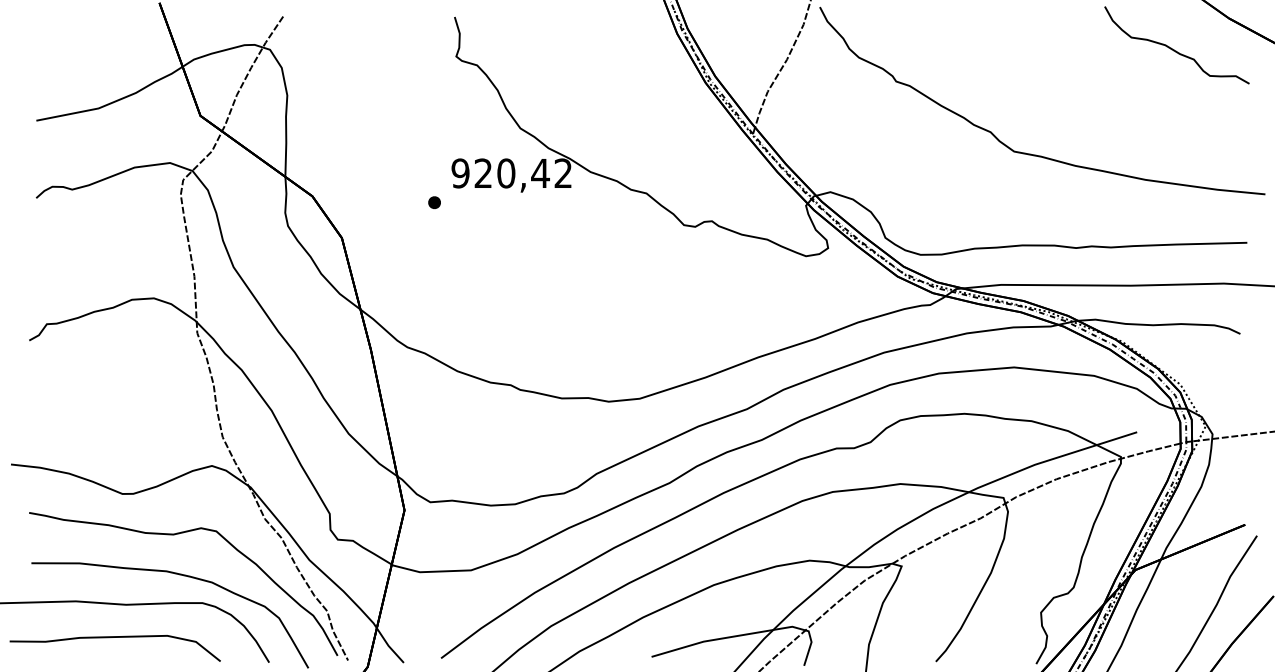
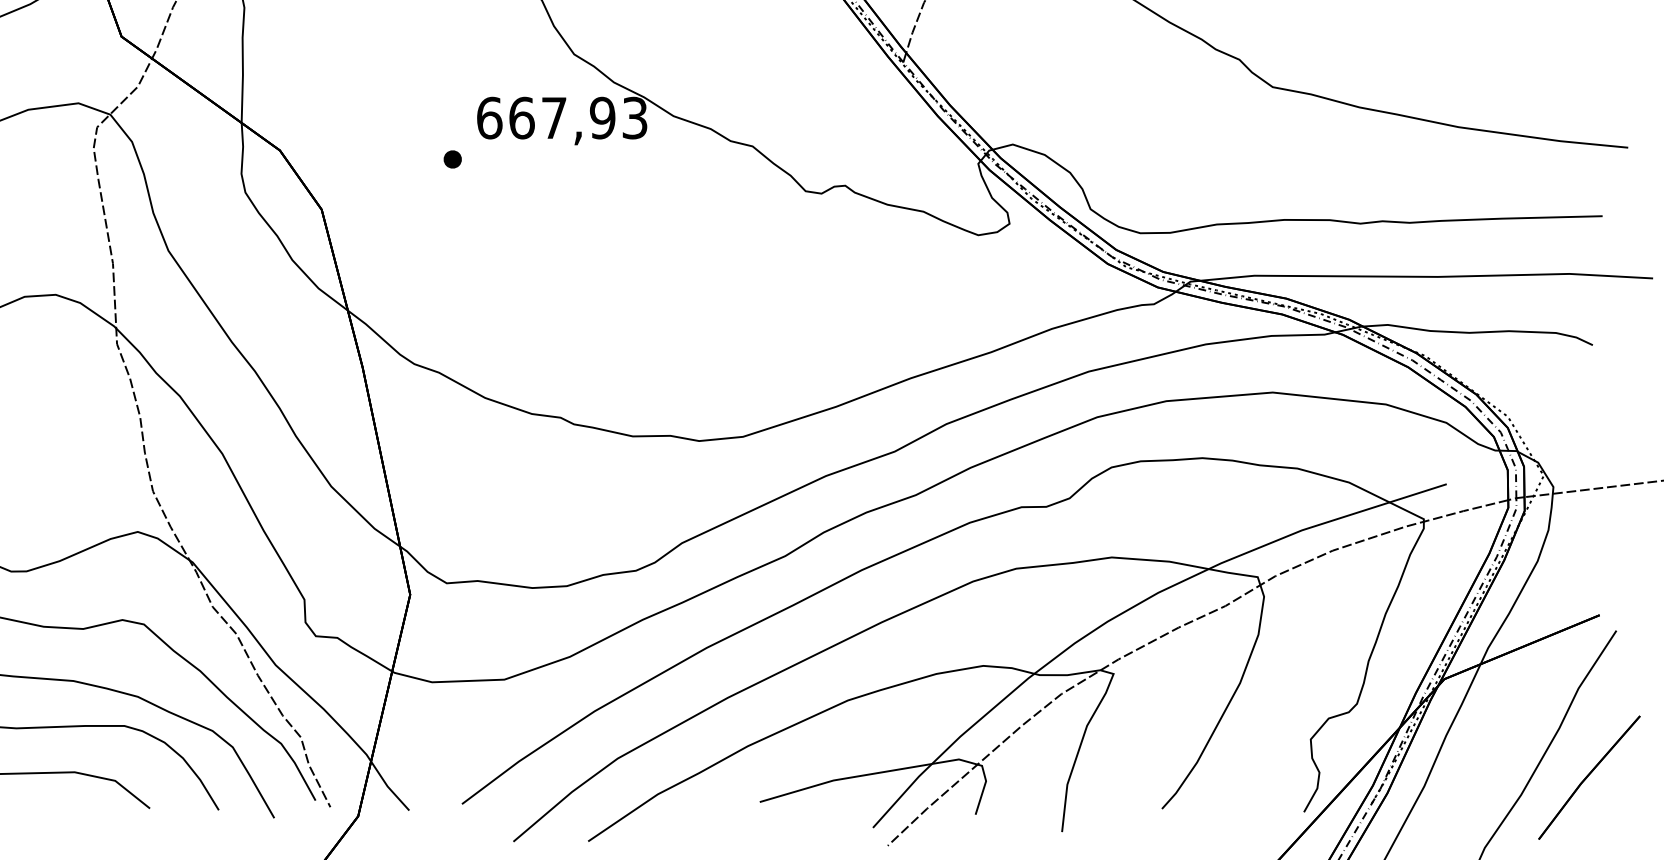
text: (511, 173) -> (561, 118), 920,42 -> 667,93

